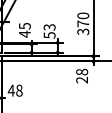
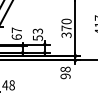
text: (24, 29) -> (16, 33), 45 -> 67
text: (81, 80) -> (65, 76), 28 -> 98

